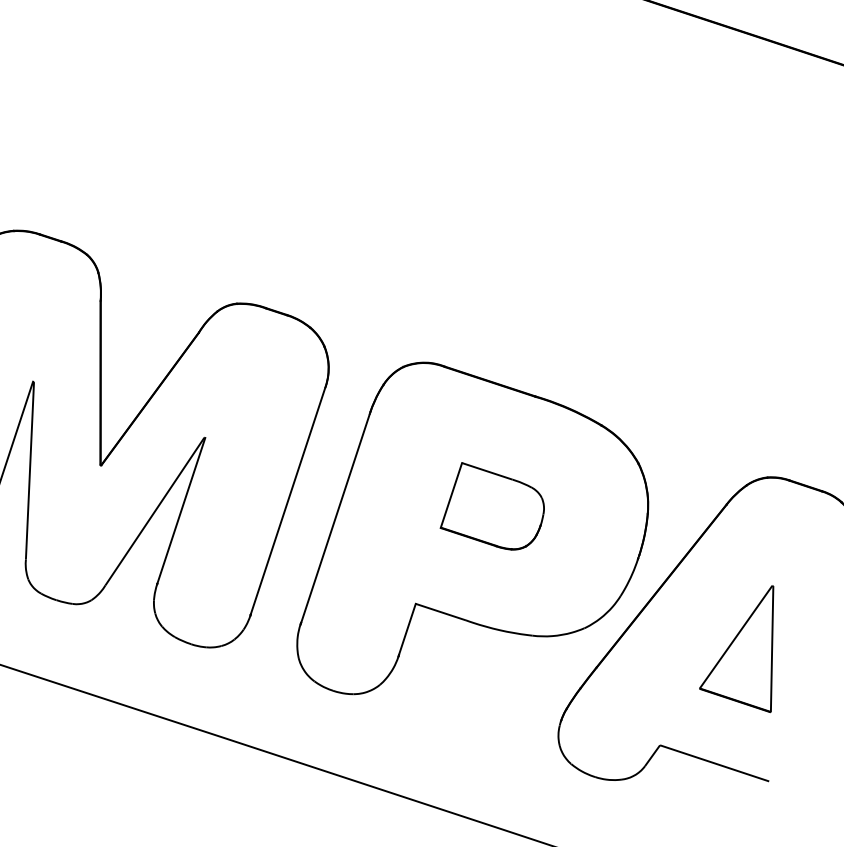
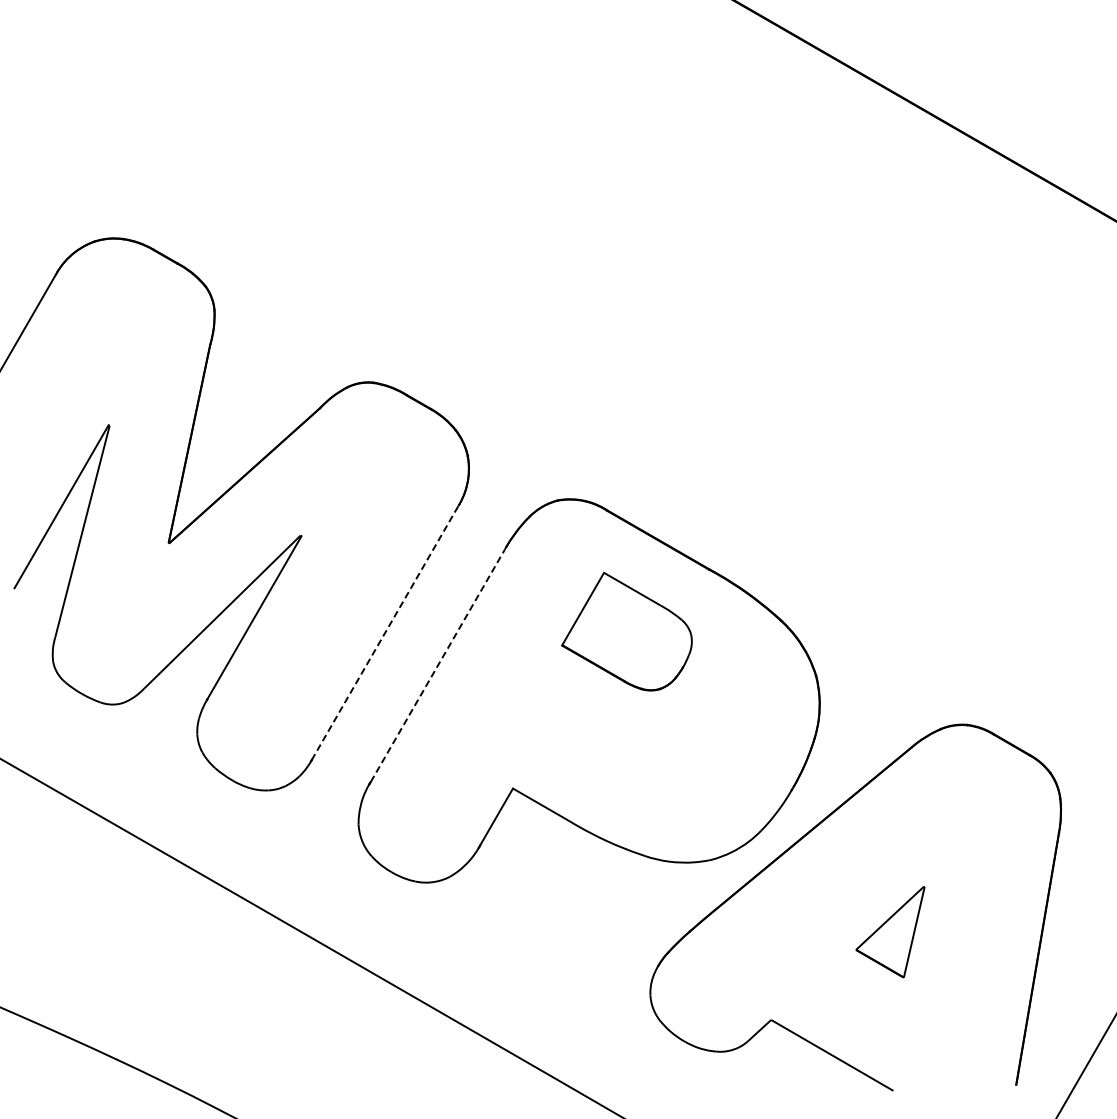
line: (287, 501) -> (384, 633), solid -> dashed
part: (489, 506) -> (626, 631), moved
line: (335, 518) -> (438, 665), solid -> dashed
part: (740, 654) -> (890, 931), size x0.6

